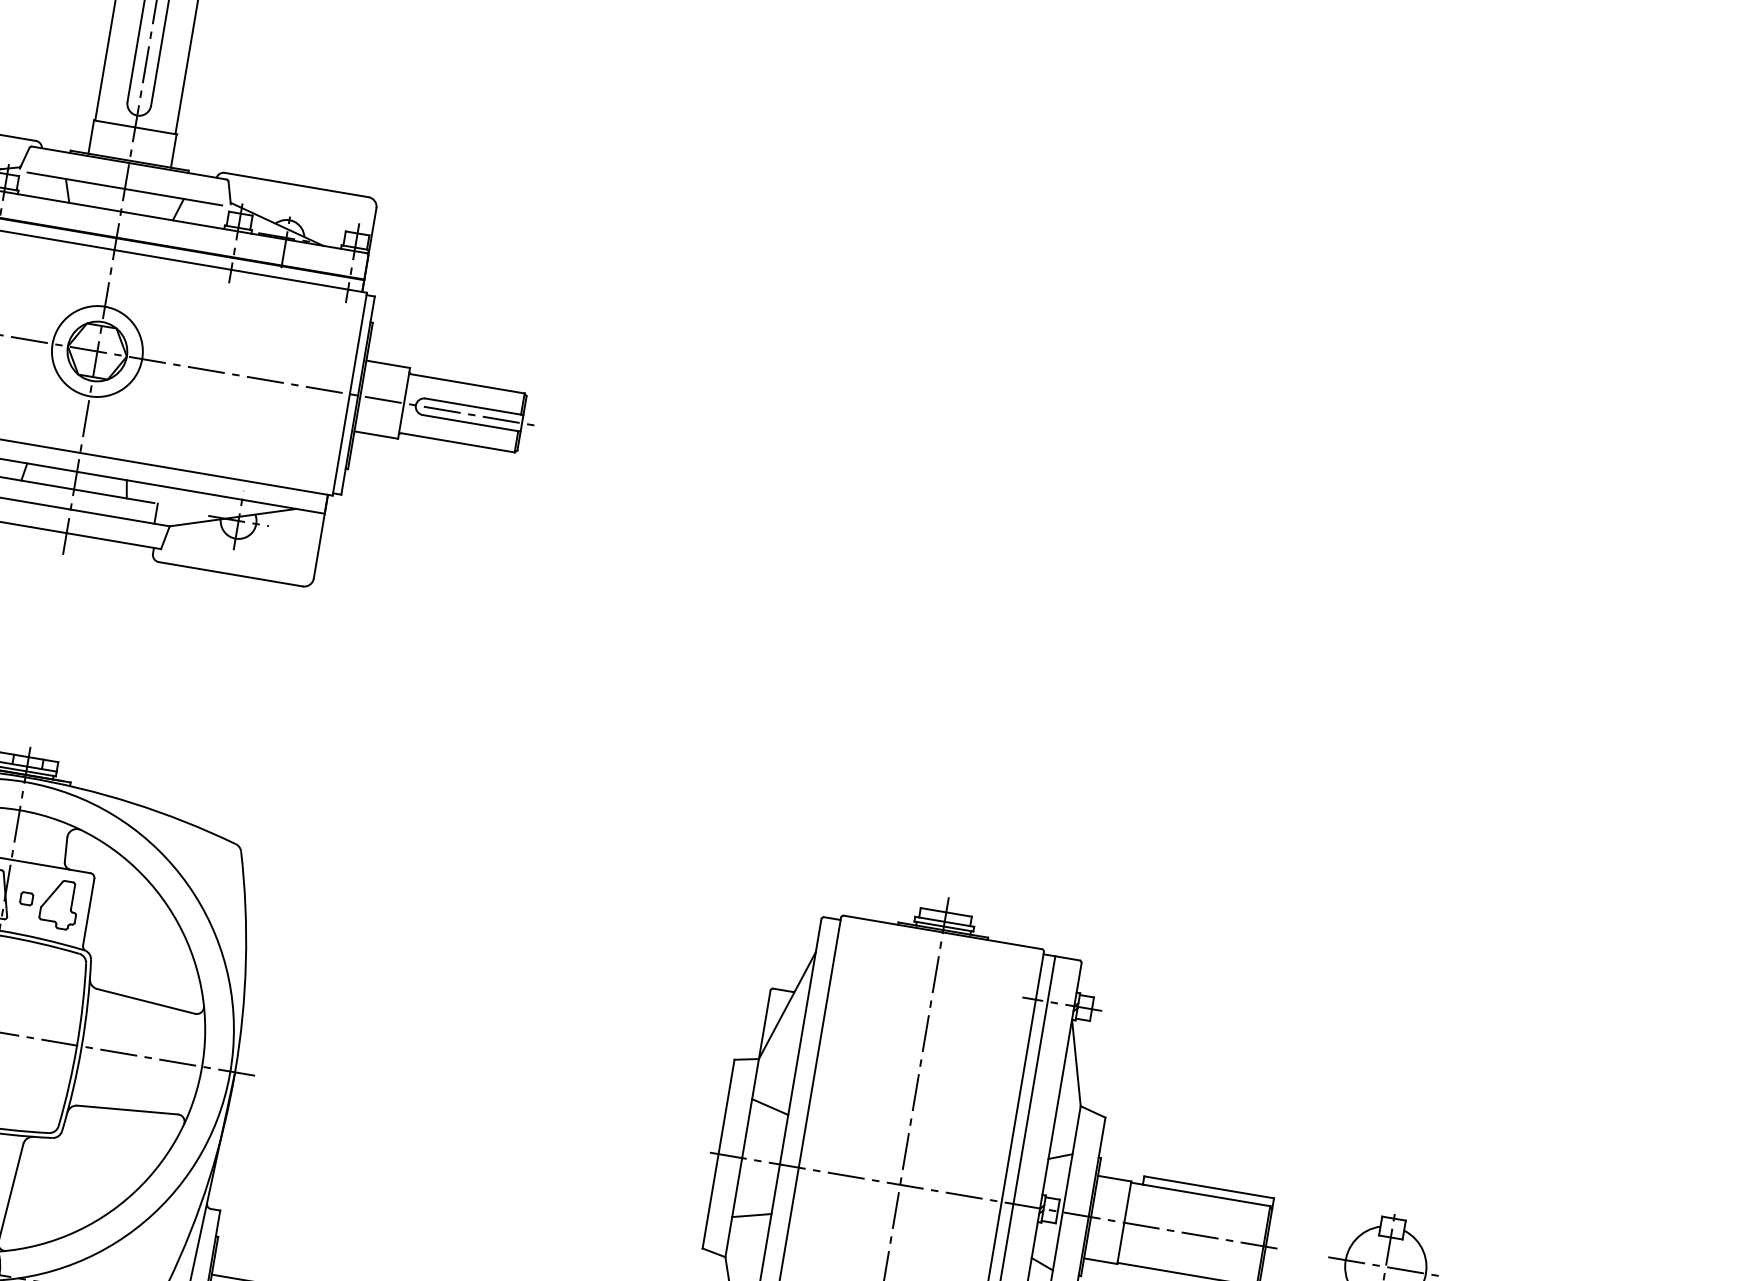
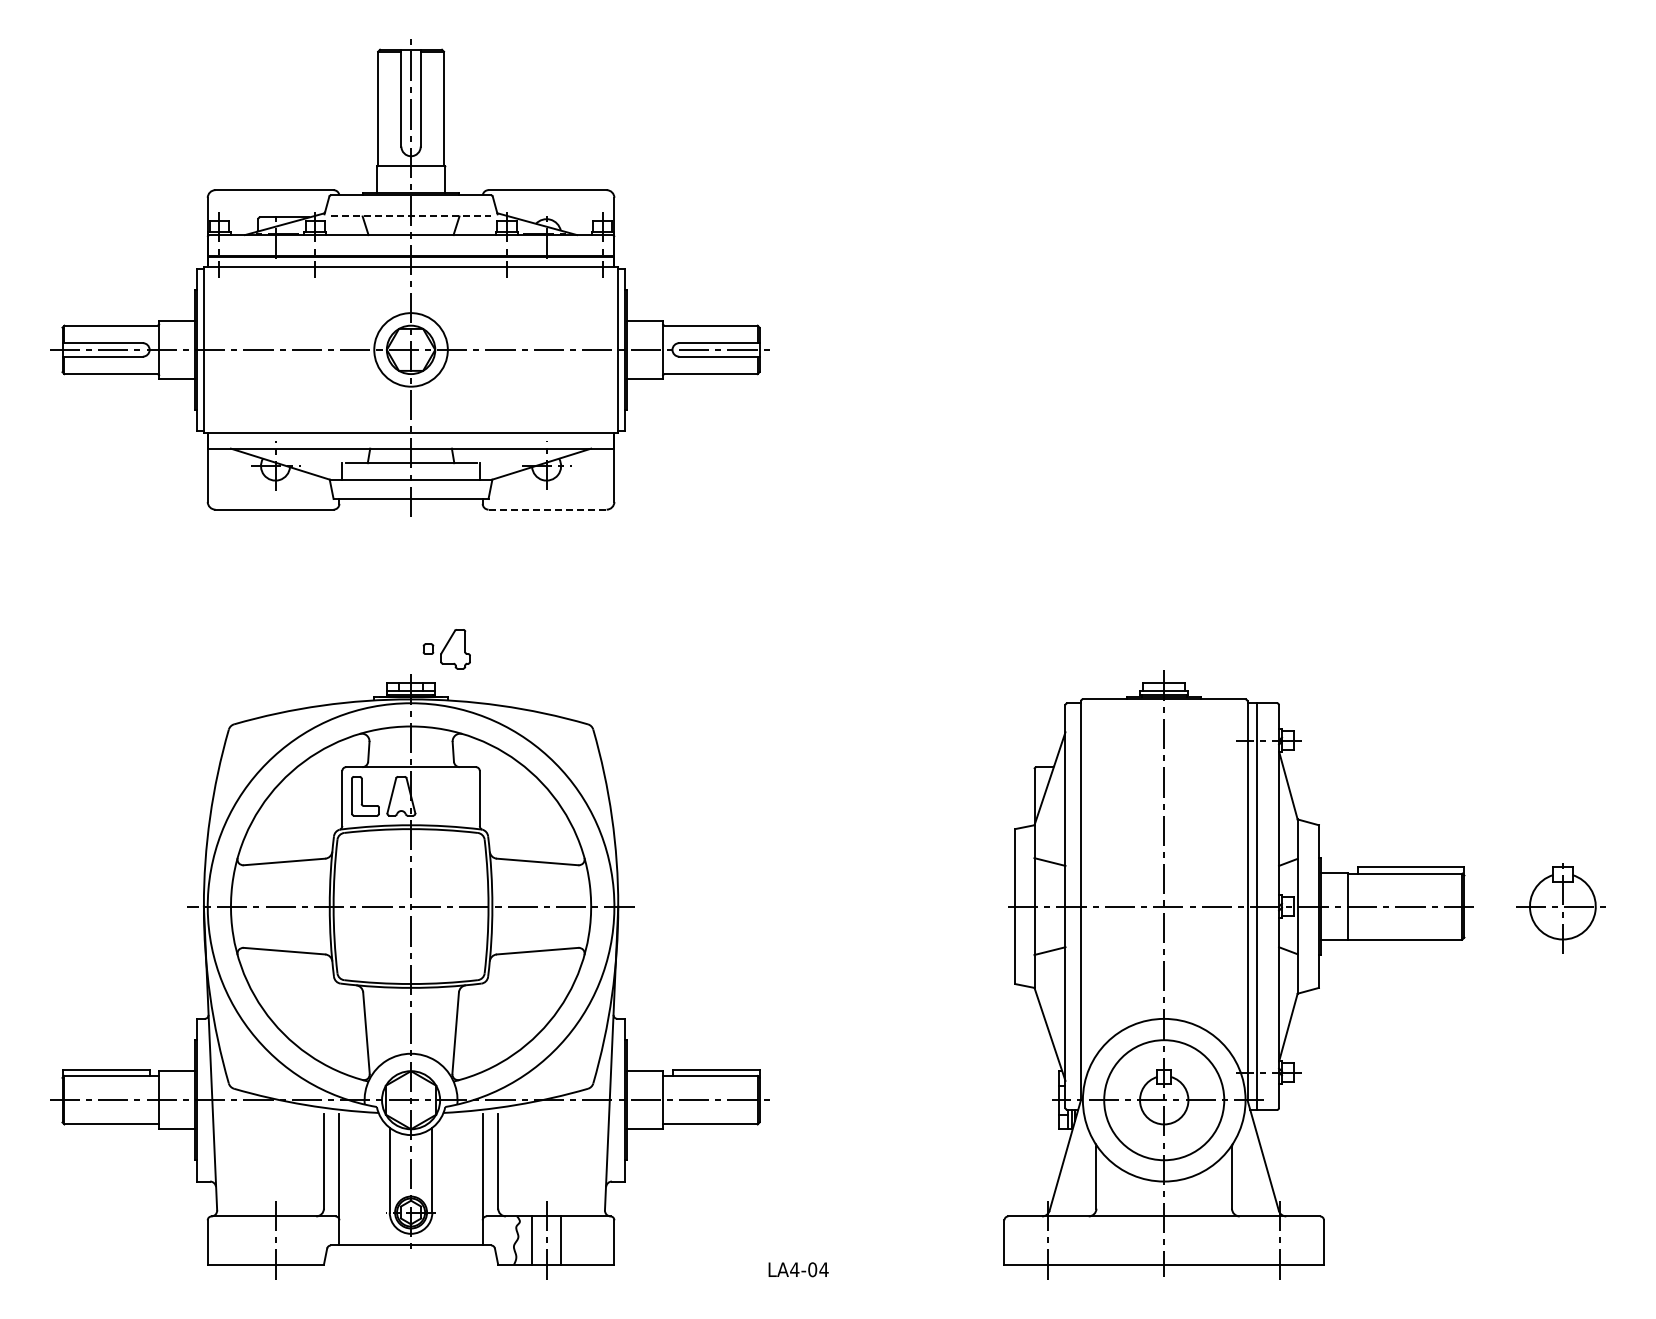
line: (125, 189) -> (411, 216), solid -> dashed
line: (231, 574) -> (548, 509), solid -> dashed
part: (48, 902) -> (446, 649), moved

